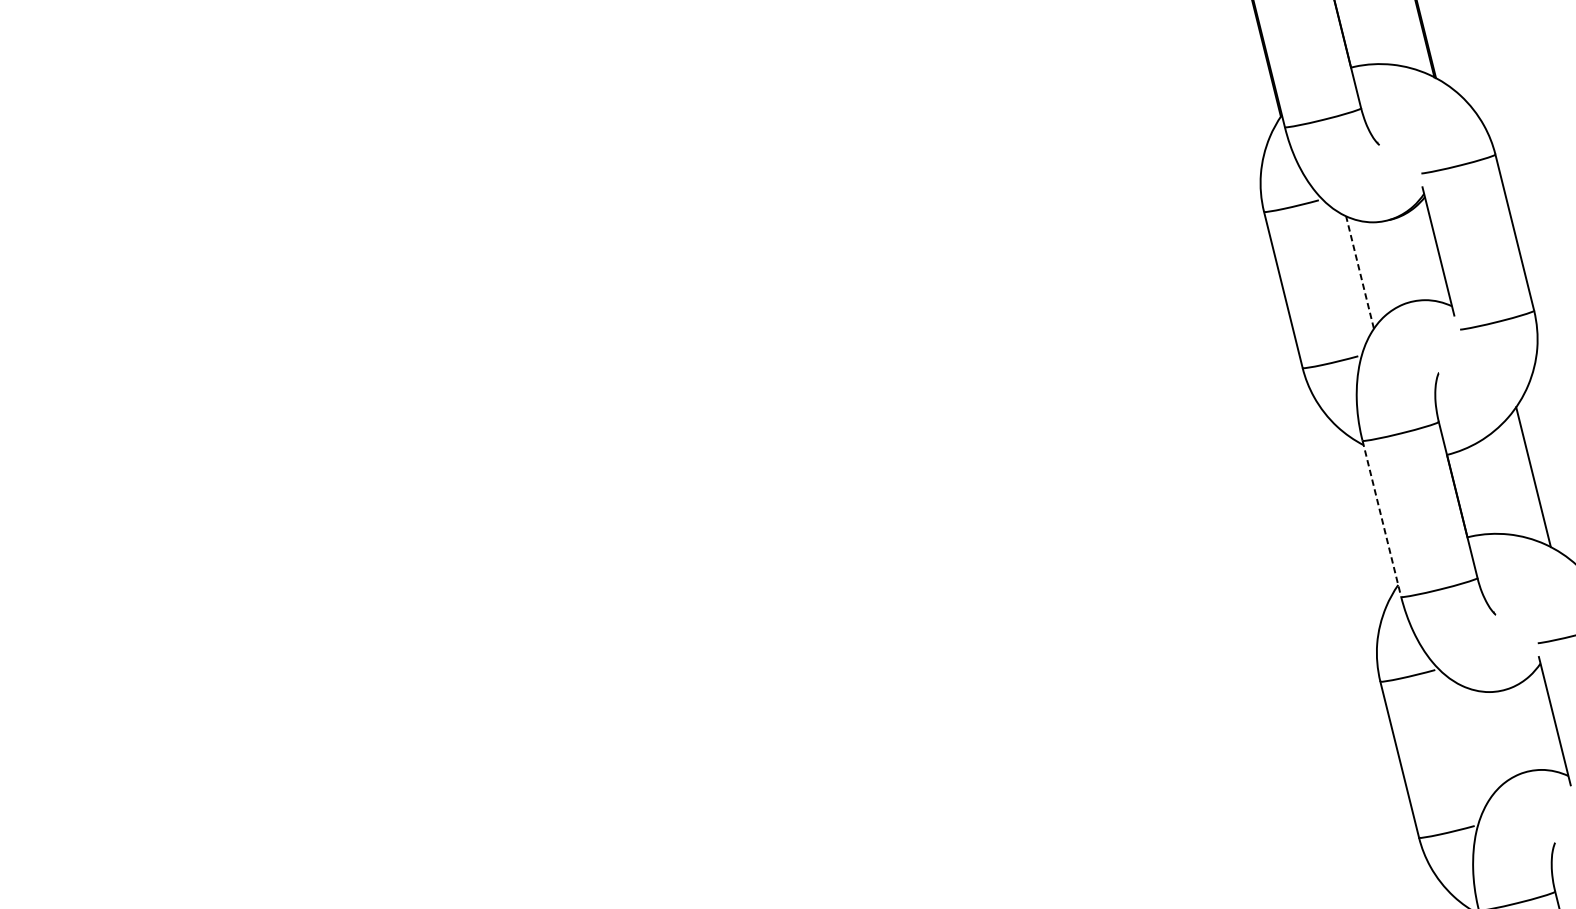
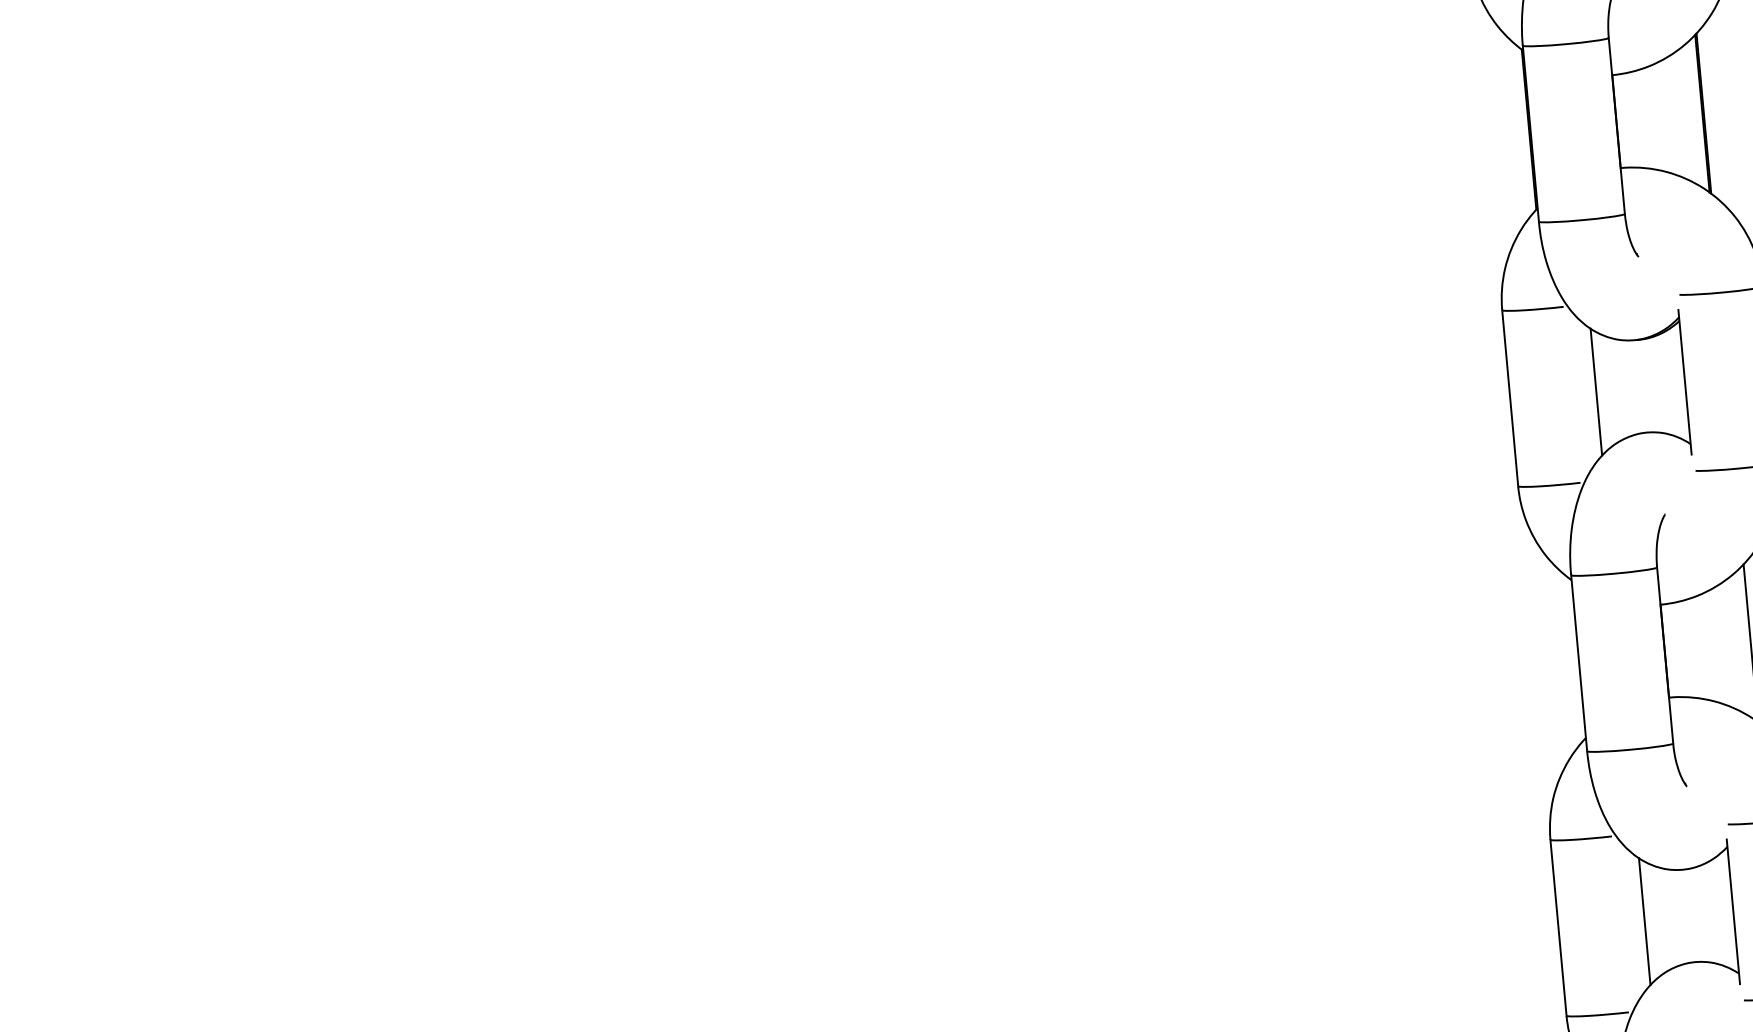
line: (1360, 272) -> (1596, 392), dashed -> solid
line: (1382, 518) -> (1579, 663), dashed -> solid
line: (1476, 742) -> (1644, 921), added

